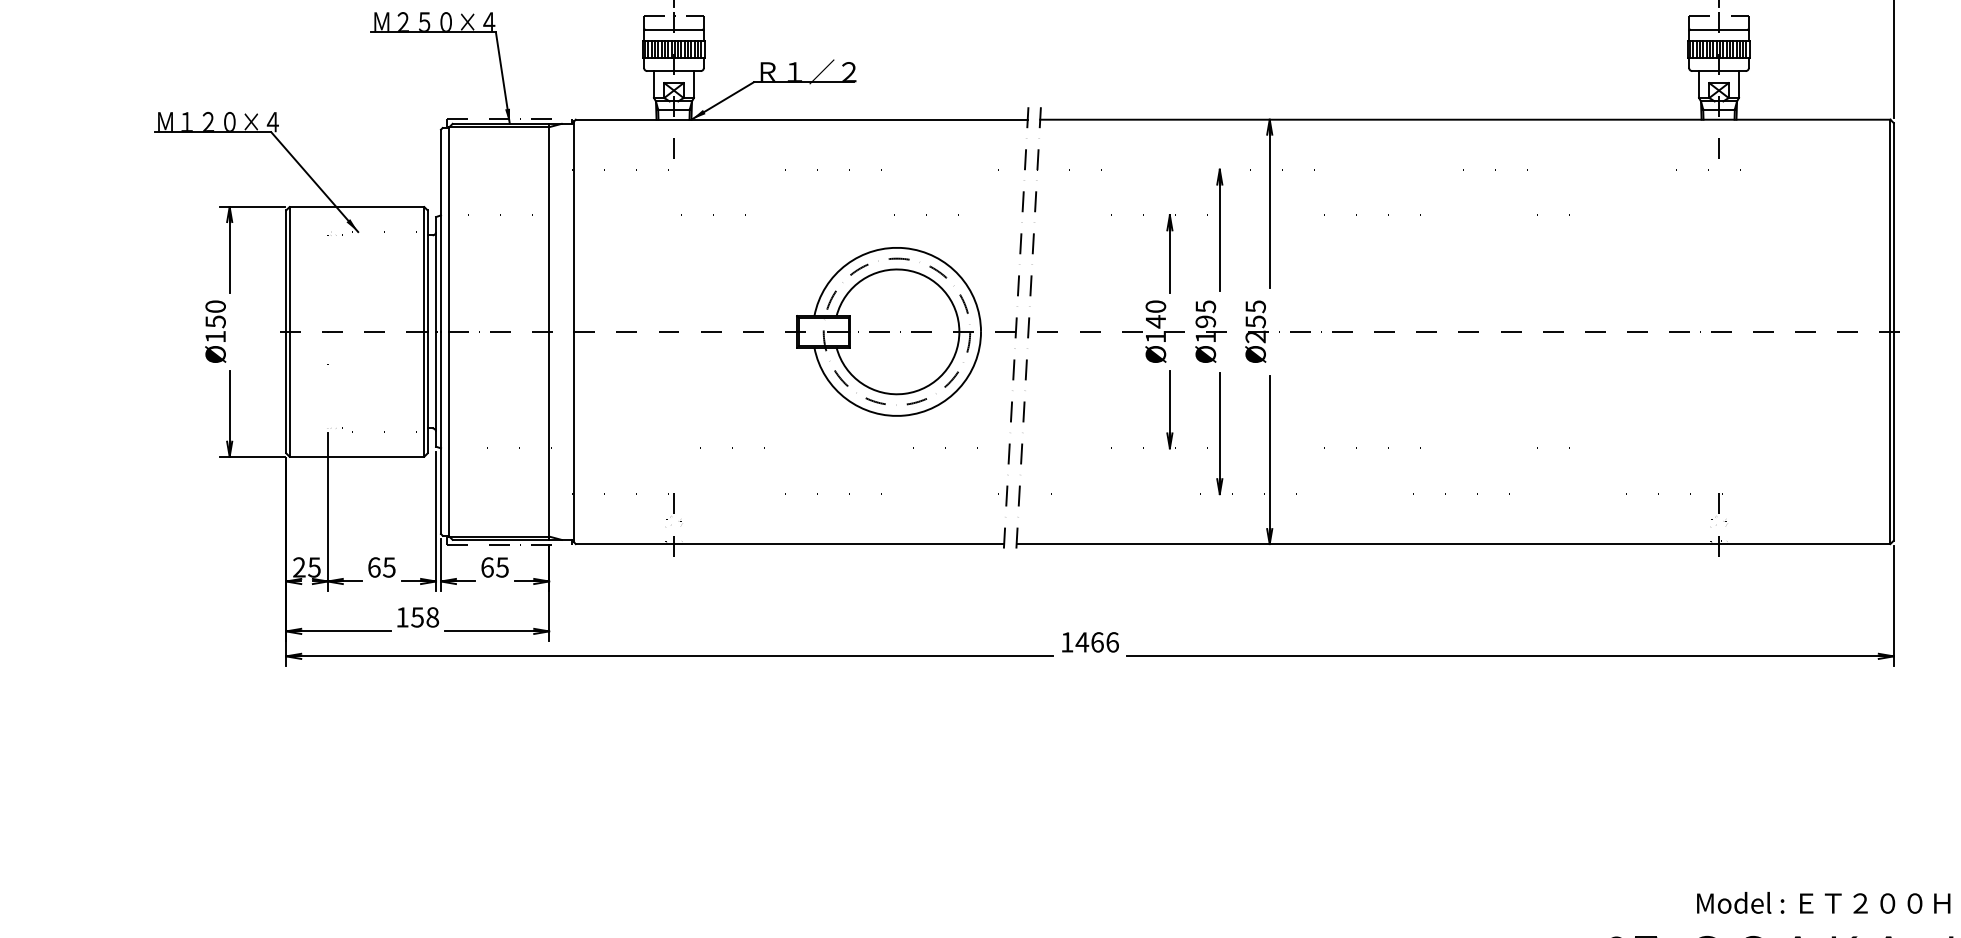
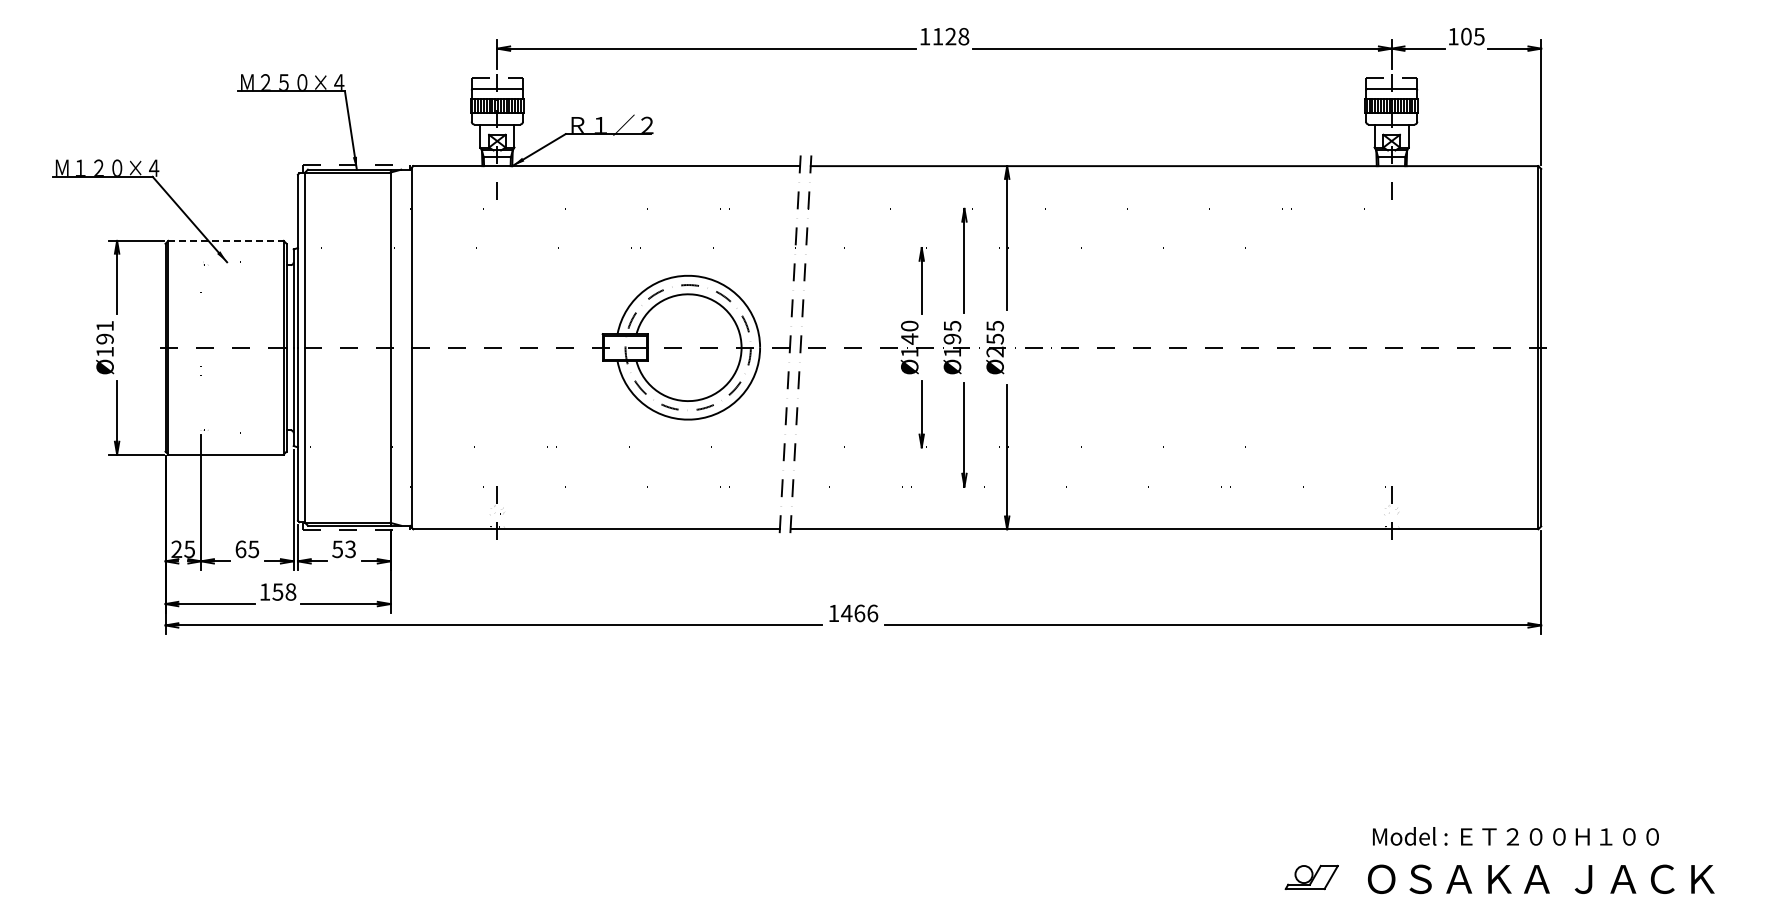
line: (357, 206) -> (226, 240), solid -> dashed
text: (214, 314) -> (104, 332), Ø150 -> Ø191
text: (494, 567) -> (343, 549), 65 -> 53

